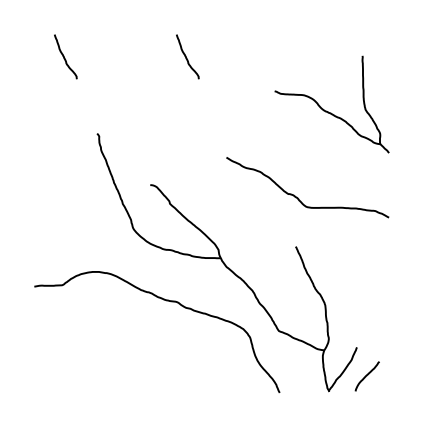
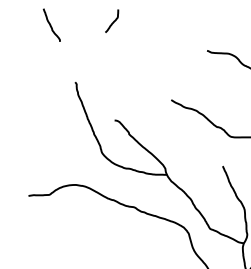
curve: (148, 51) -> (113, 21), added
curve: (186, 56) -> (141, 24), removed

